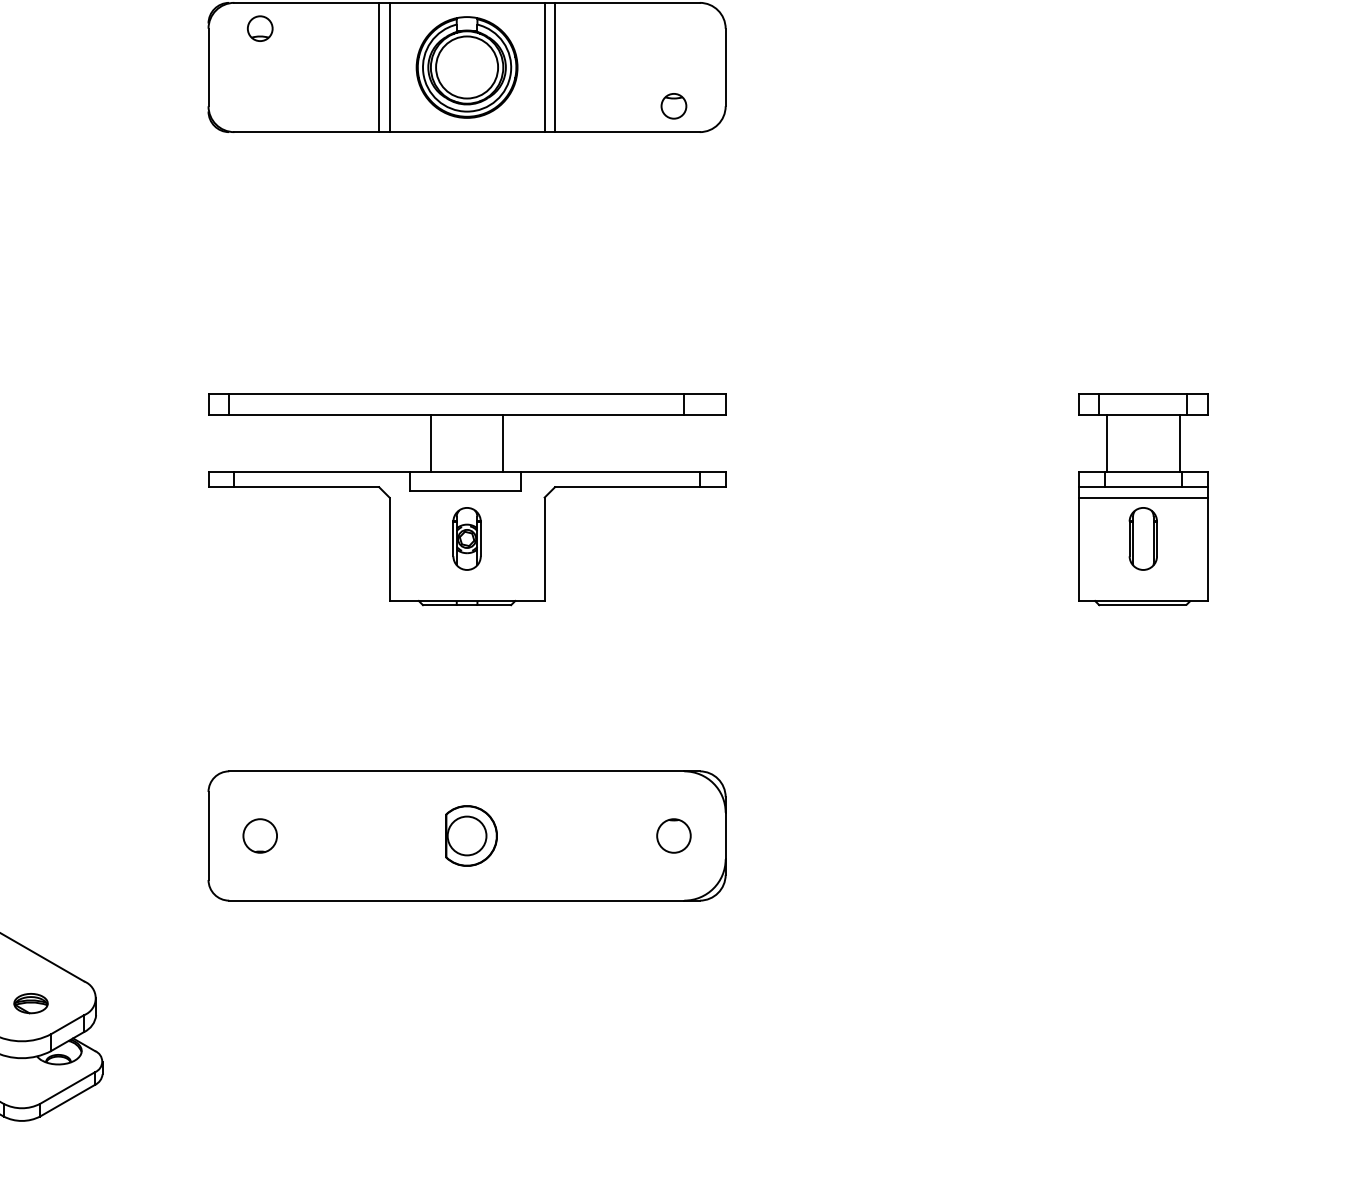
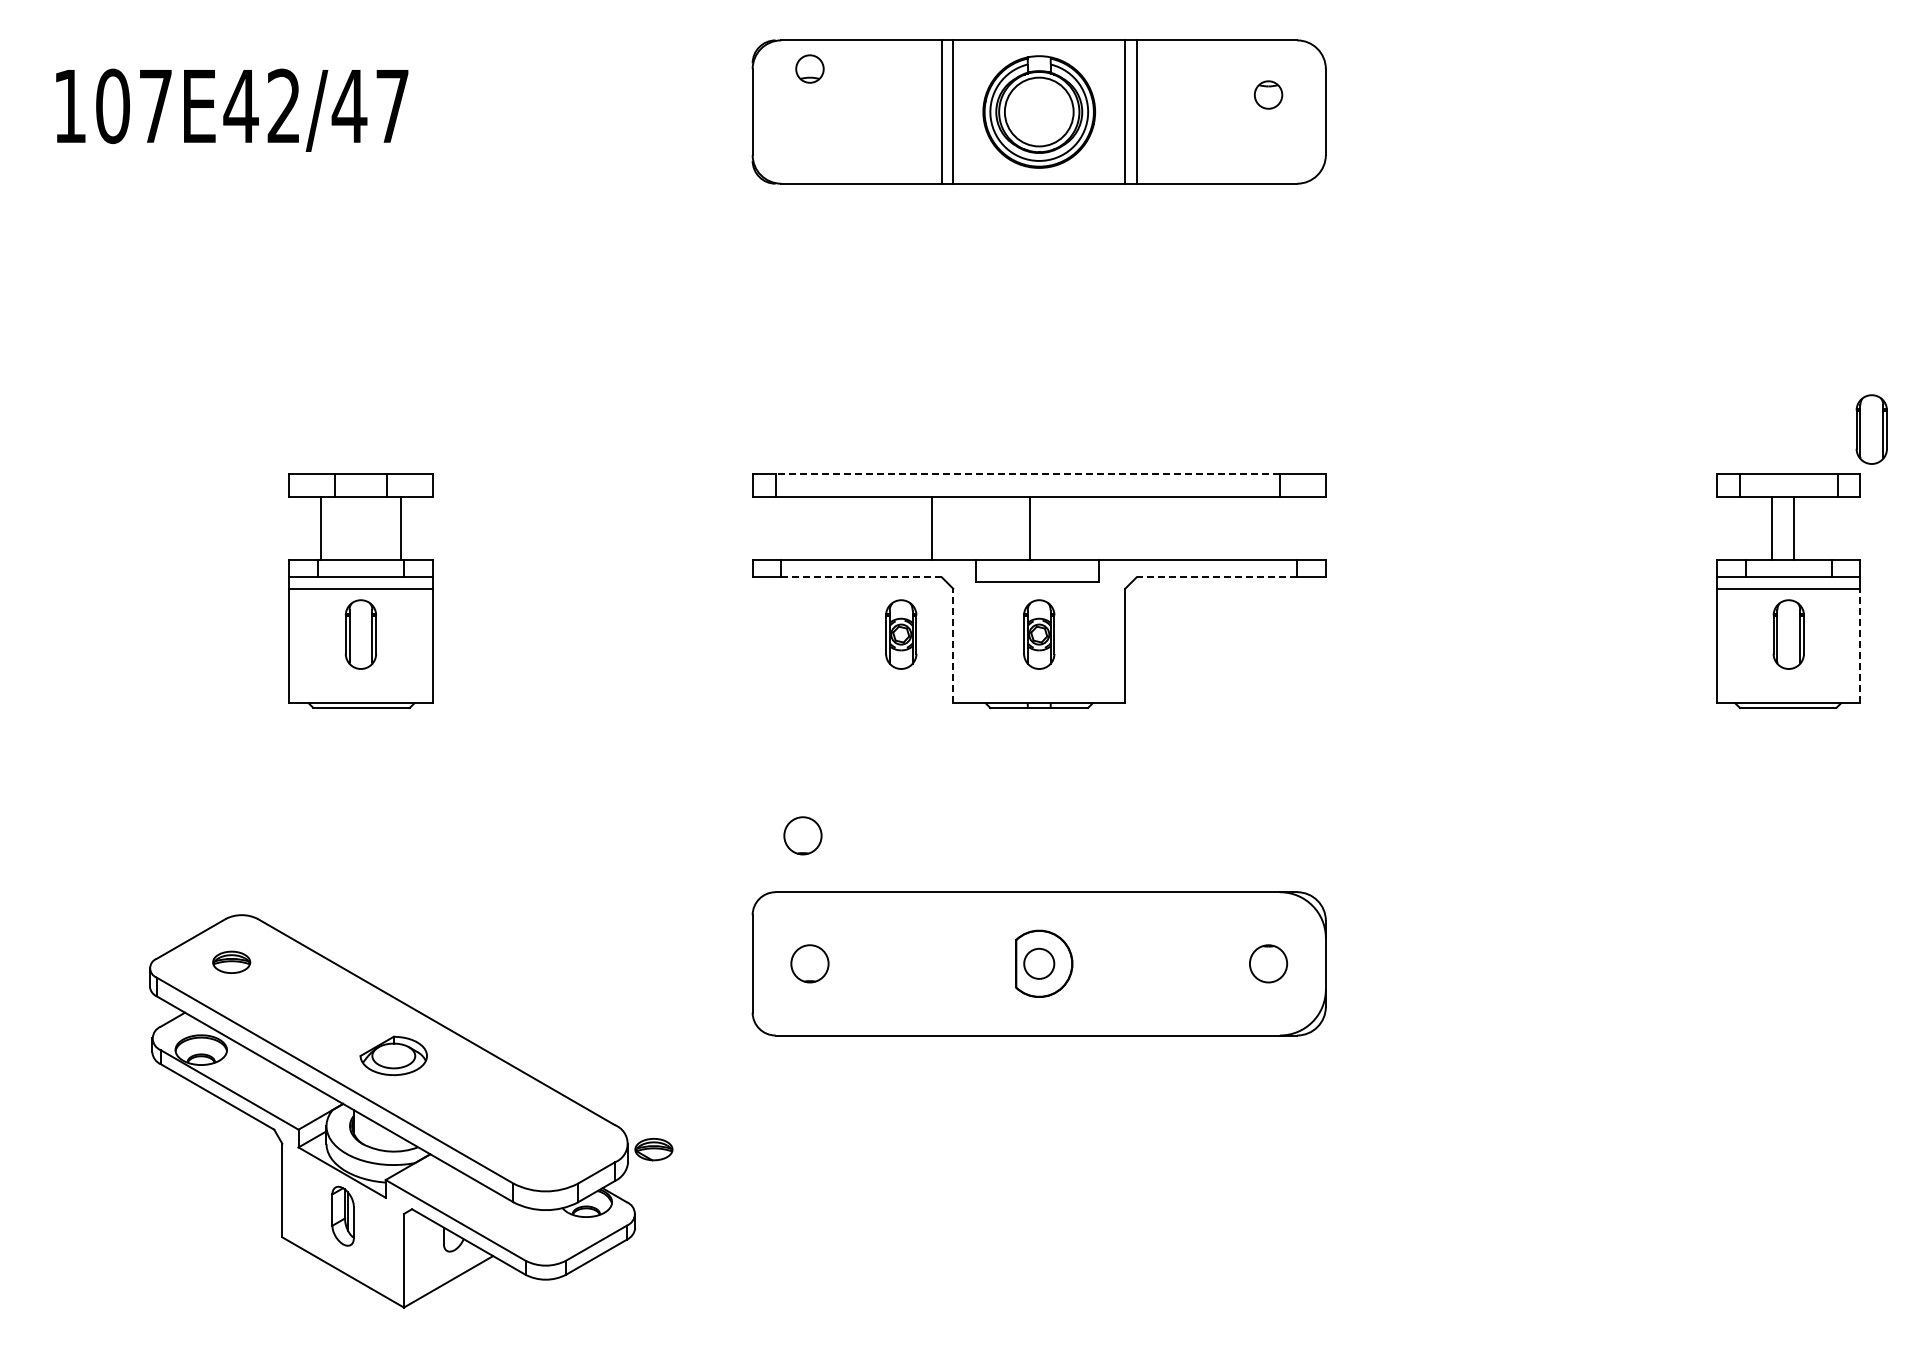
part: (673, 105) -> (1268, 94), moved
part: (1217, 353) -> (1871, 429), added
line: (456, 394) -> (1027, 474), solid -> dashed
line: (431, 443) -> (932, 528), moved
line: (503, 443) -> (1030, 528), moved
line: (1106, 443) -> (1793, 528), moved
line: (1179, 443) -> (1771, 528), moved
line: (306, 487) -> (861, 577), solid -> dashed
line: (627, 487) -> (1216, 577), solid -> dashed
part: (342, 538) -> (901, 634), added
line: (389, 548) -> (953, 645), solid -> dashed
line: (1208, 548) -> (1860, 645), solid -> dashed
circle: (253, 720) -> (802, 835), added
circle: (466, 835) -> (1038, 963), size x0.7
part: (30, 1003) -> (653, 1149), moved

